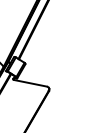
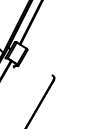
line: (29, 82) -> (32, 70), removed

